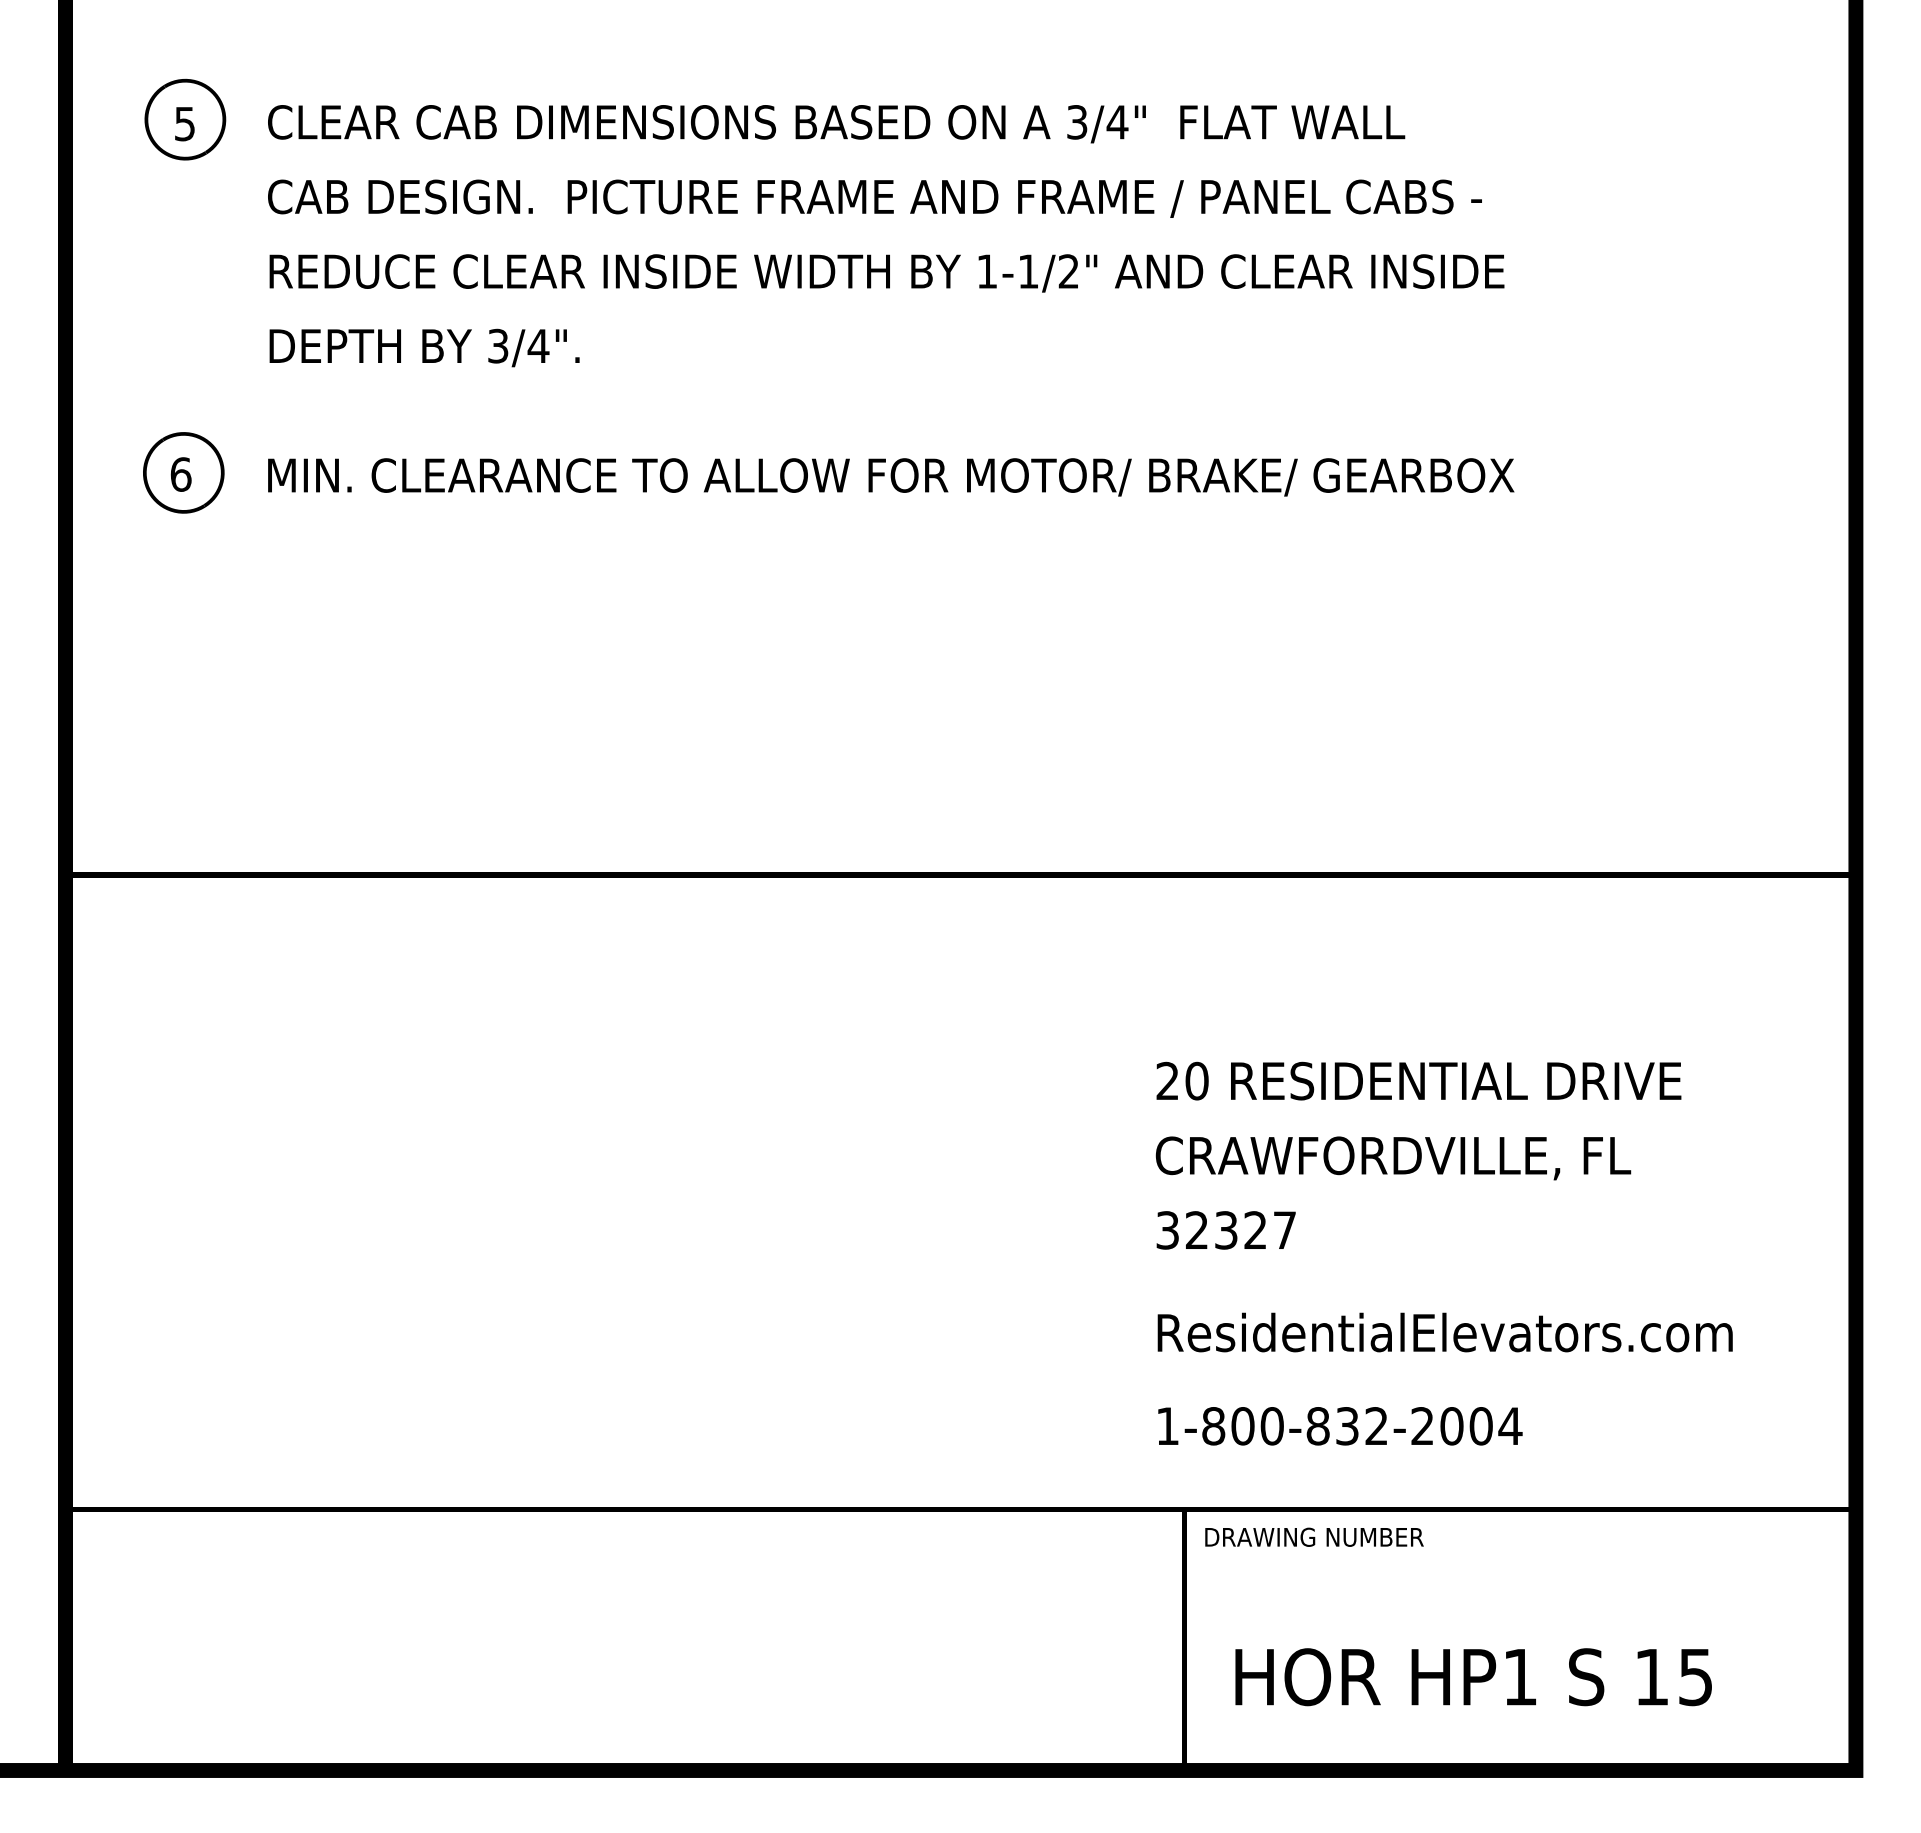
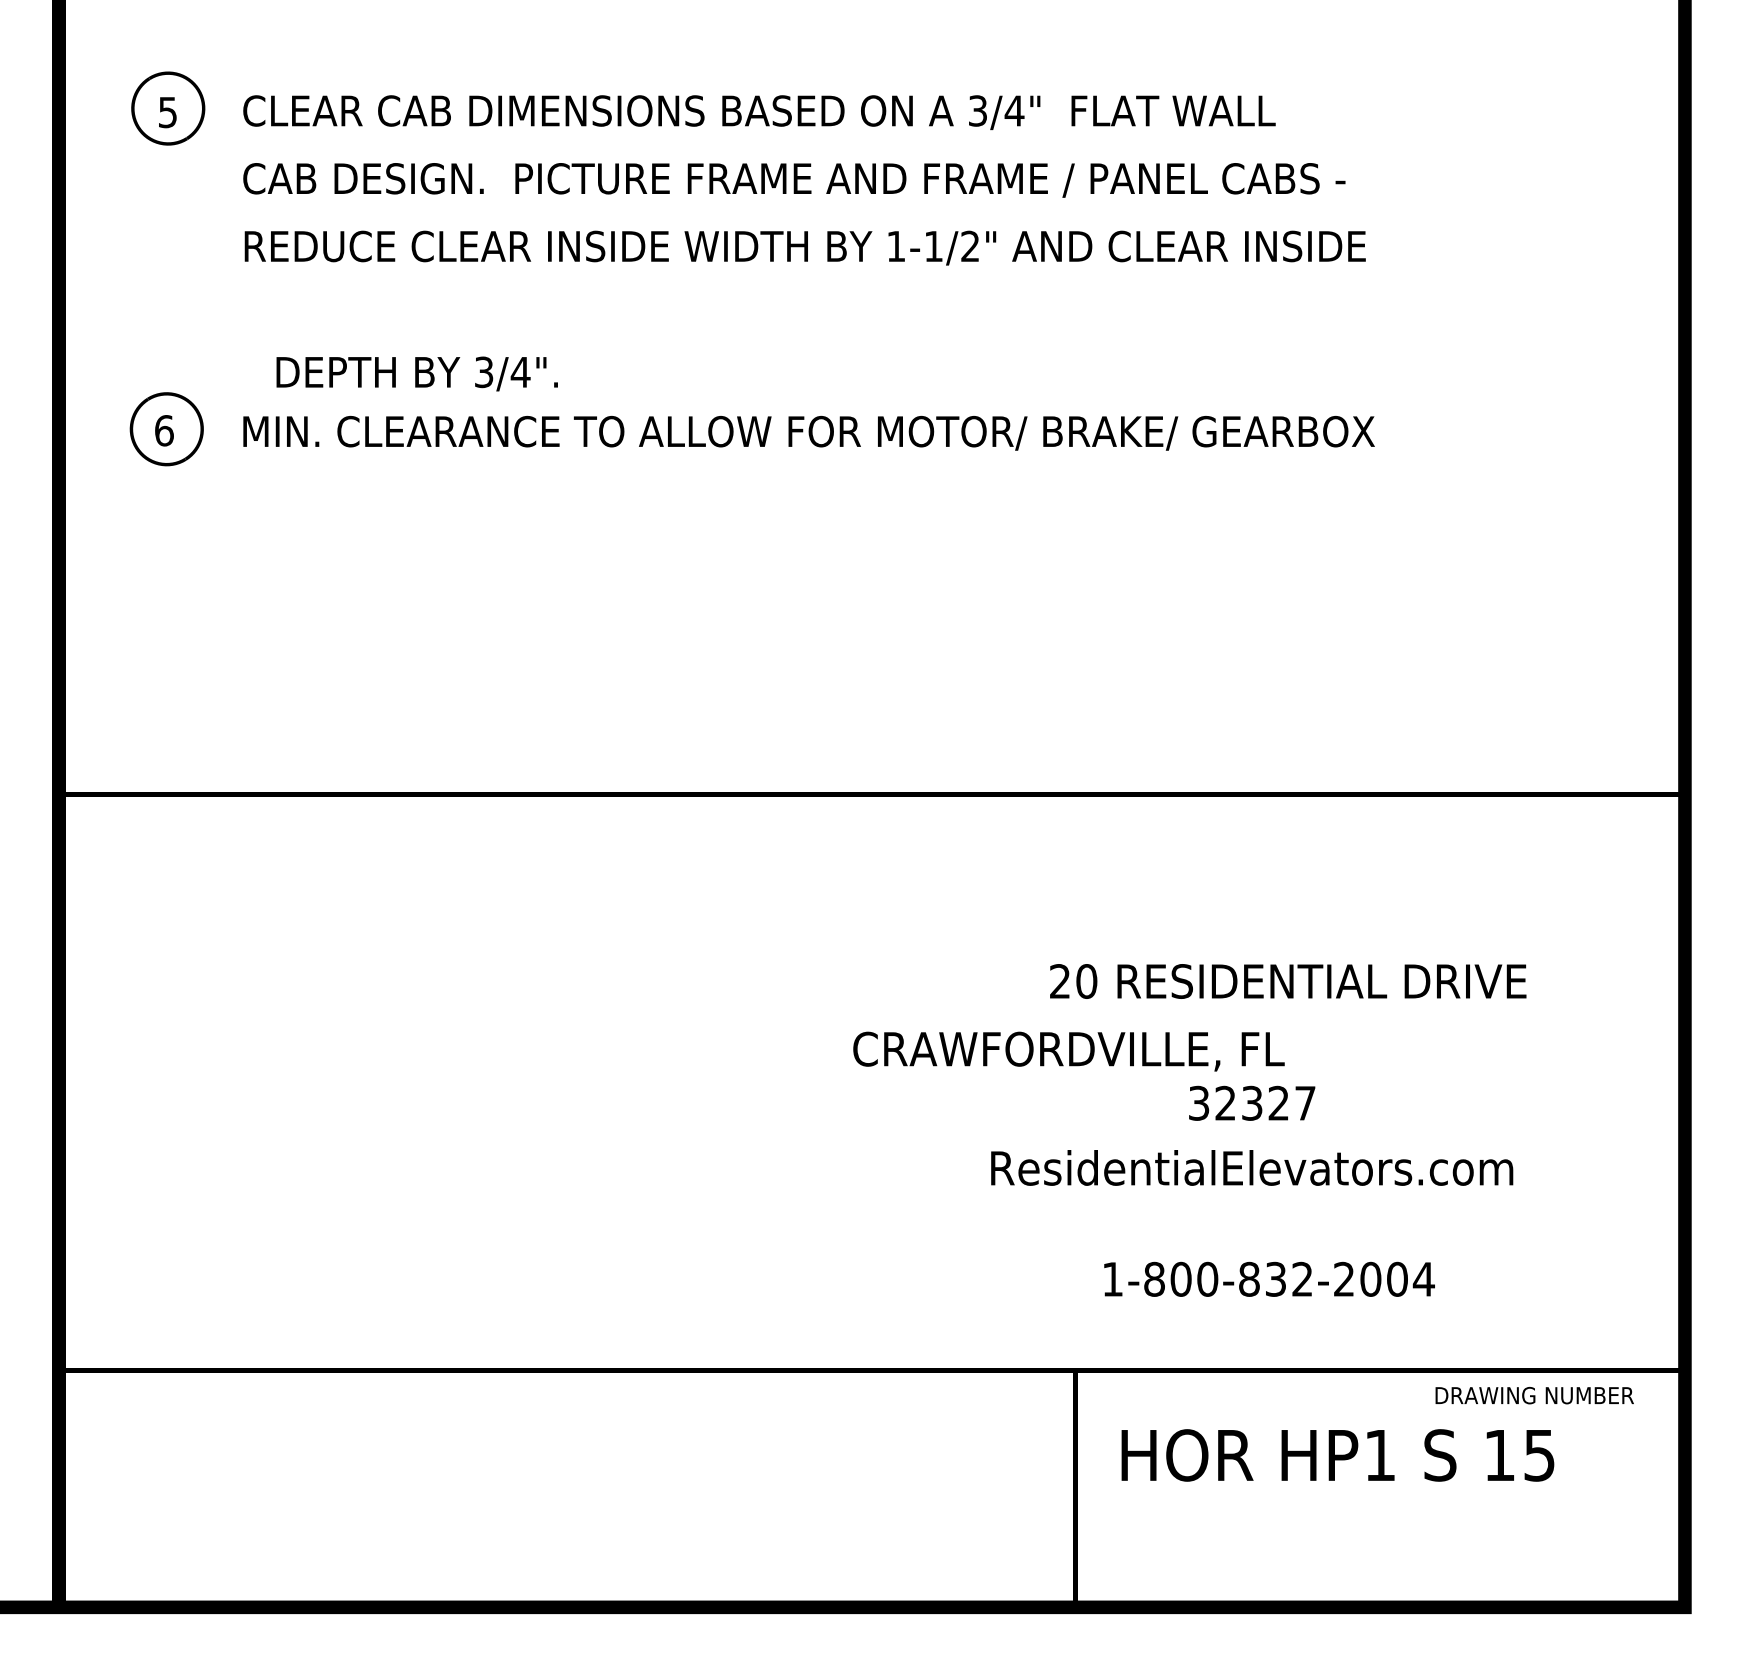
text: (424, 347) -> (417, 373), moved
text: (1393, 1158) -> (1069, 1051), moved
text: (1225, 1230) -> (1251, 1103), moved
text: (1444, 1332) -> (1251, 1167), moved
text: (1340, 1426) -> (1269, 1279), moved
text: (1314, 1536) -> (1534, 1394), moved
text: (1473, 1677) -> (1337, 1455), moved

